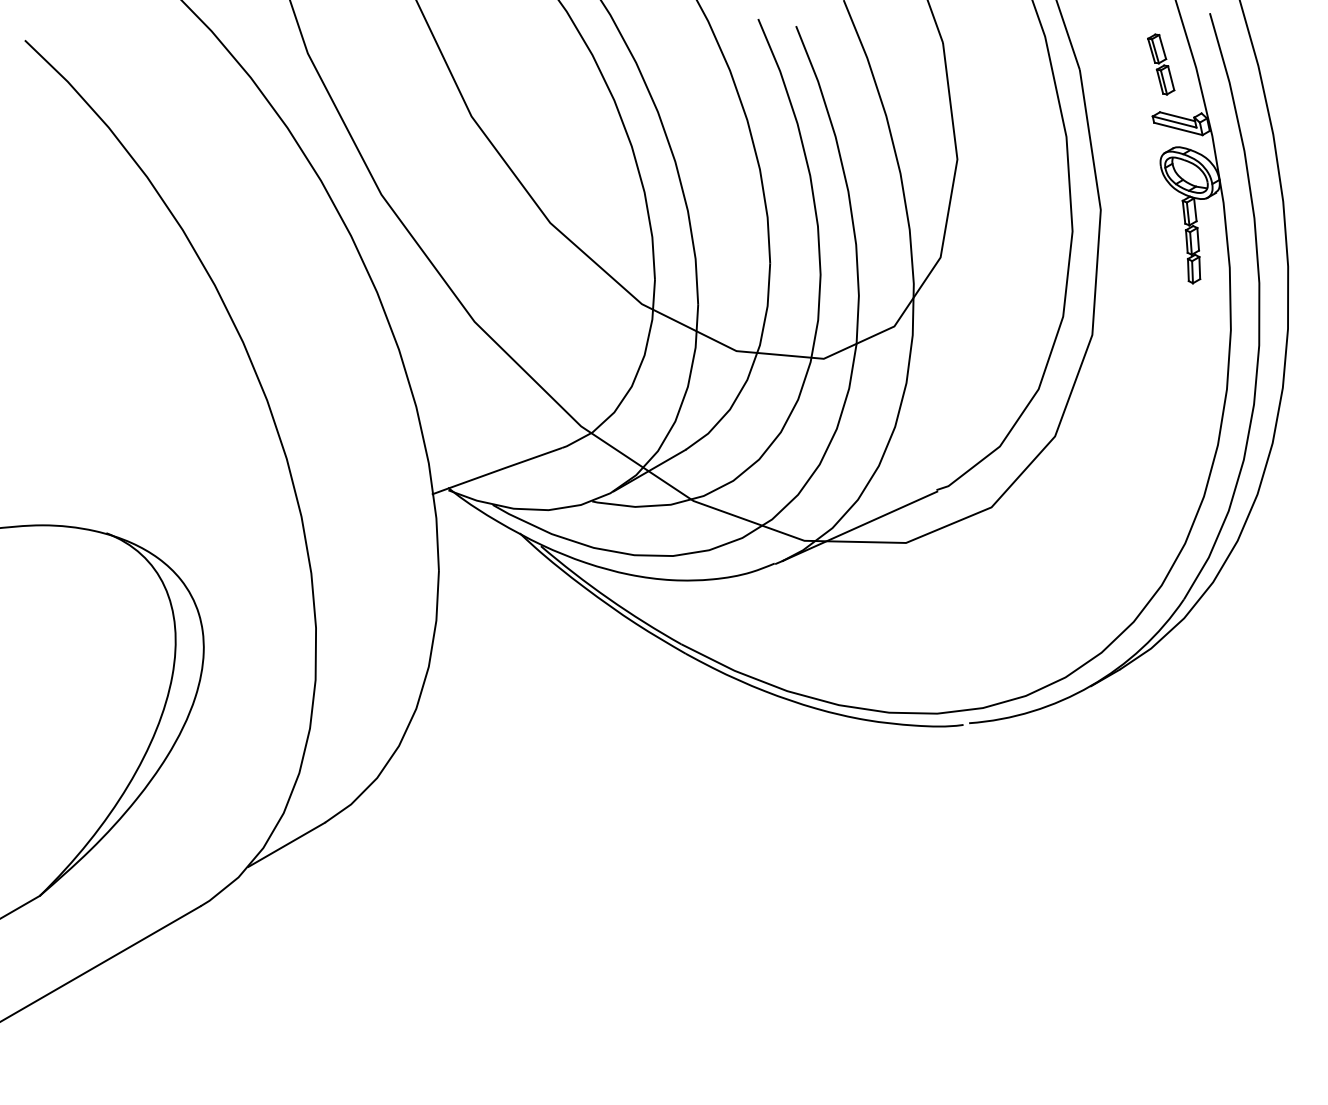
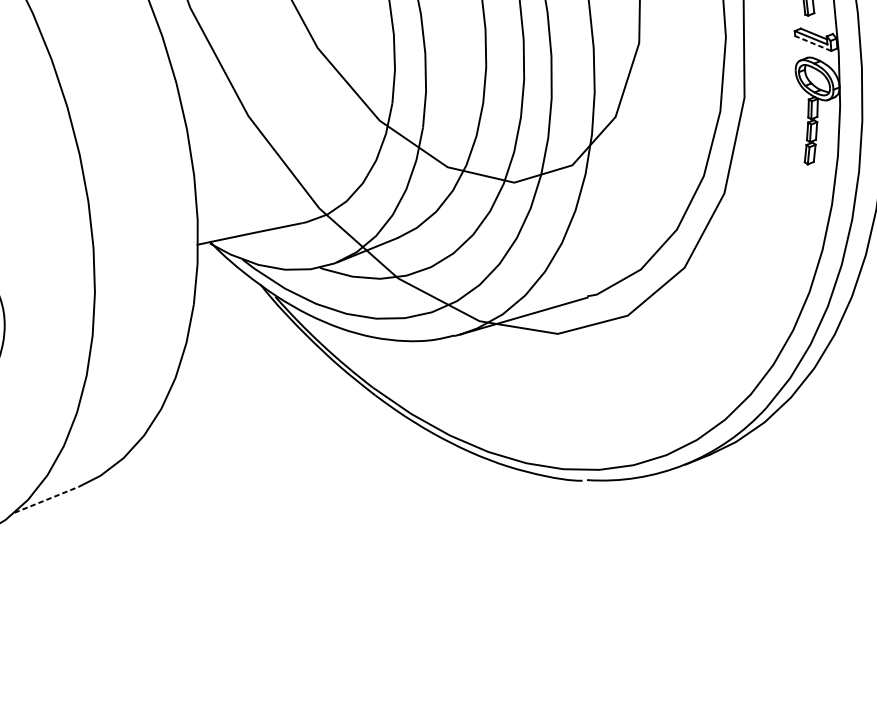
line: (1177, 128) -> (812, 43), solid -> dashed
line: (287, 844) -> (47, 499), solid -> dashed

